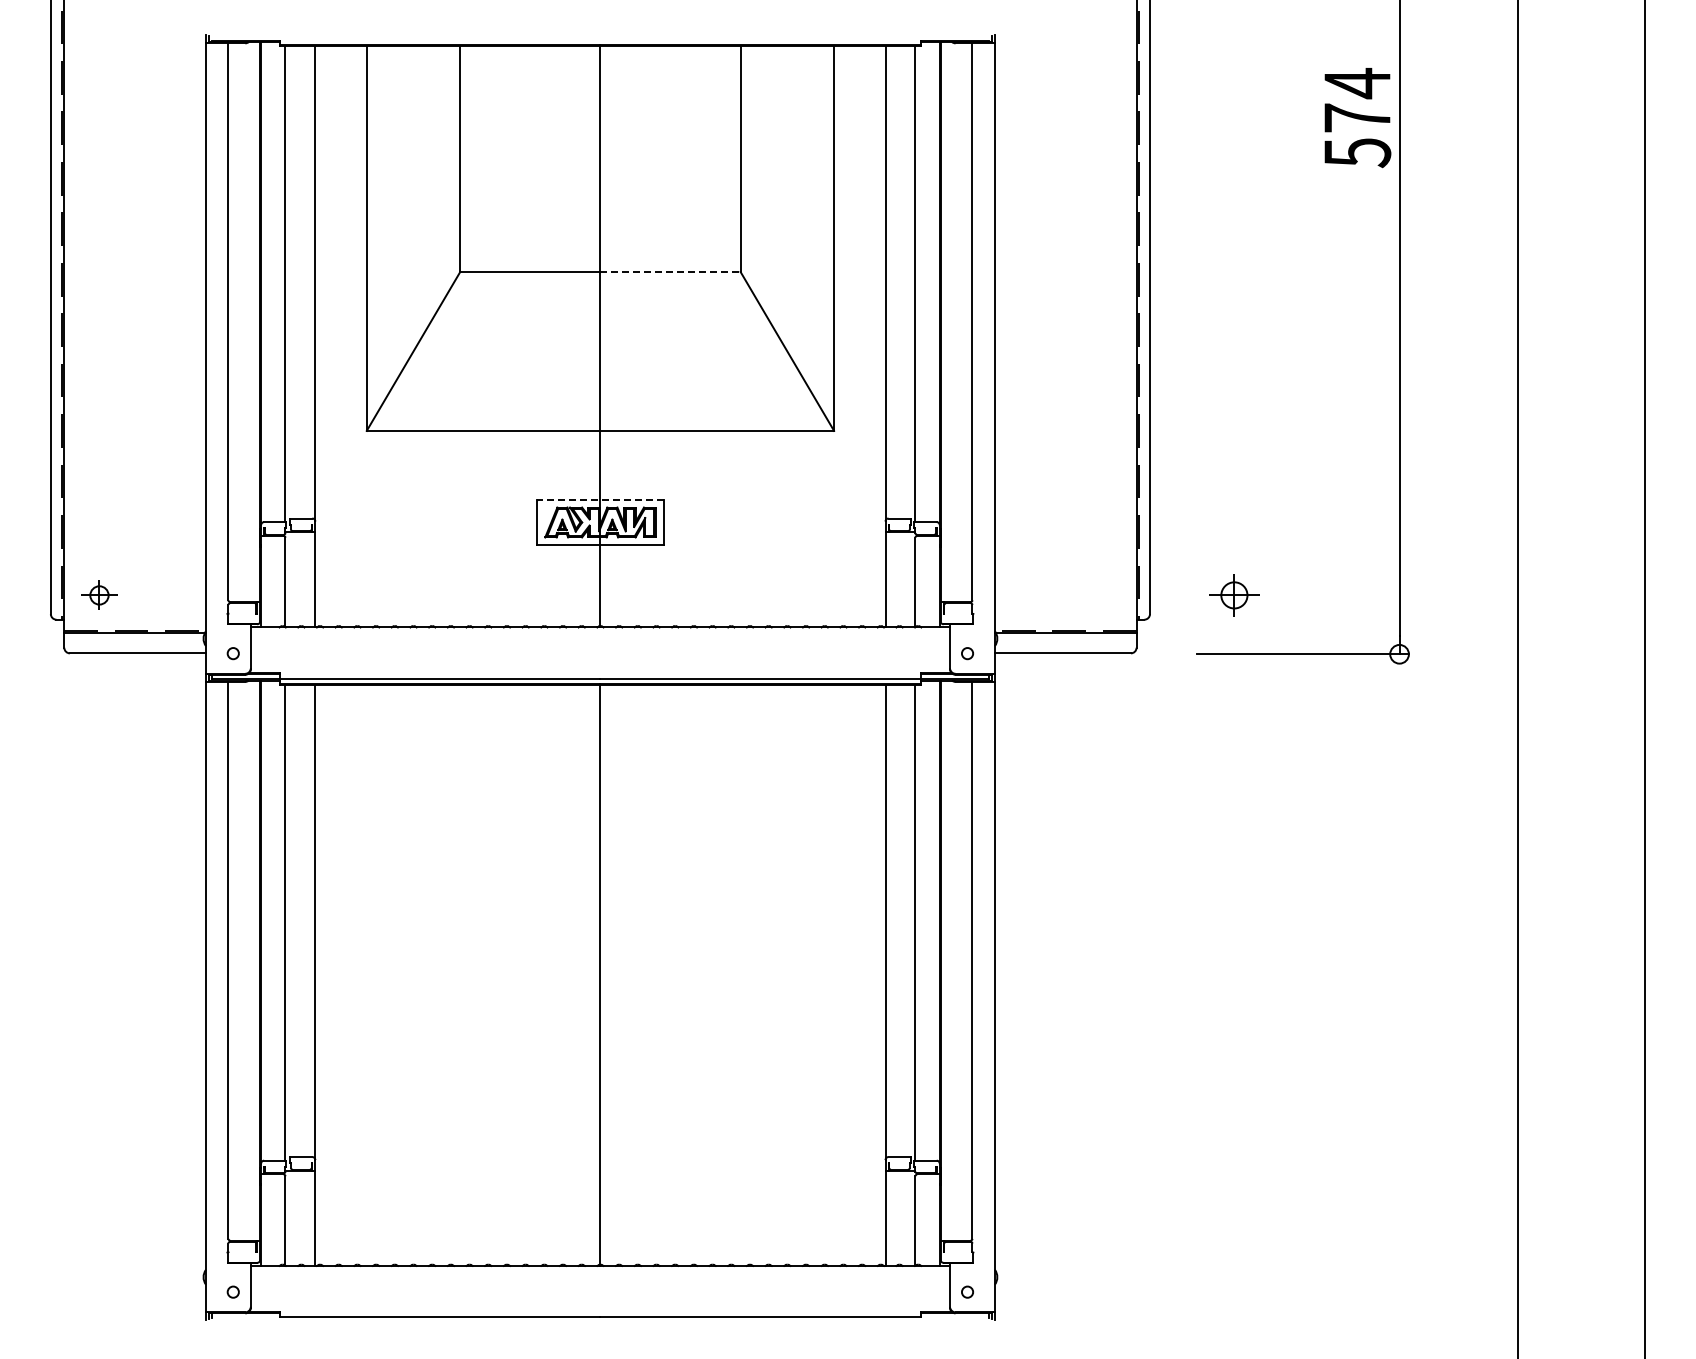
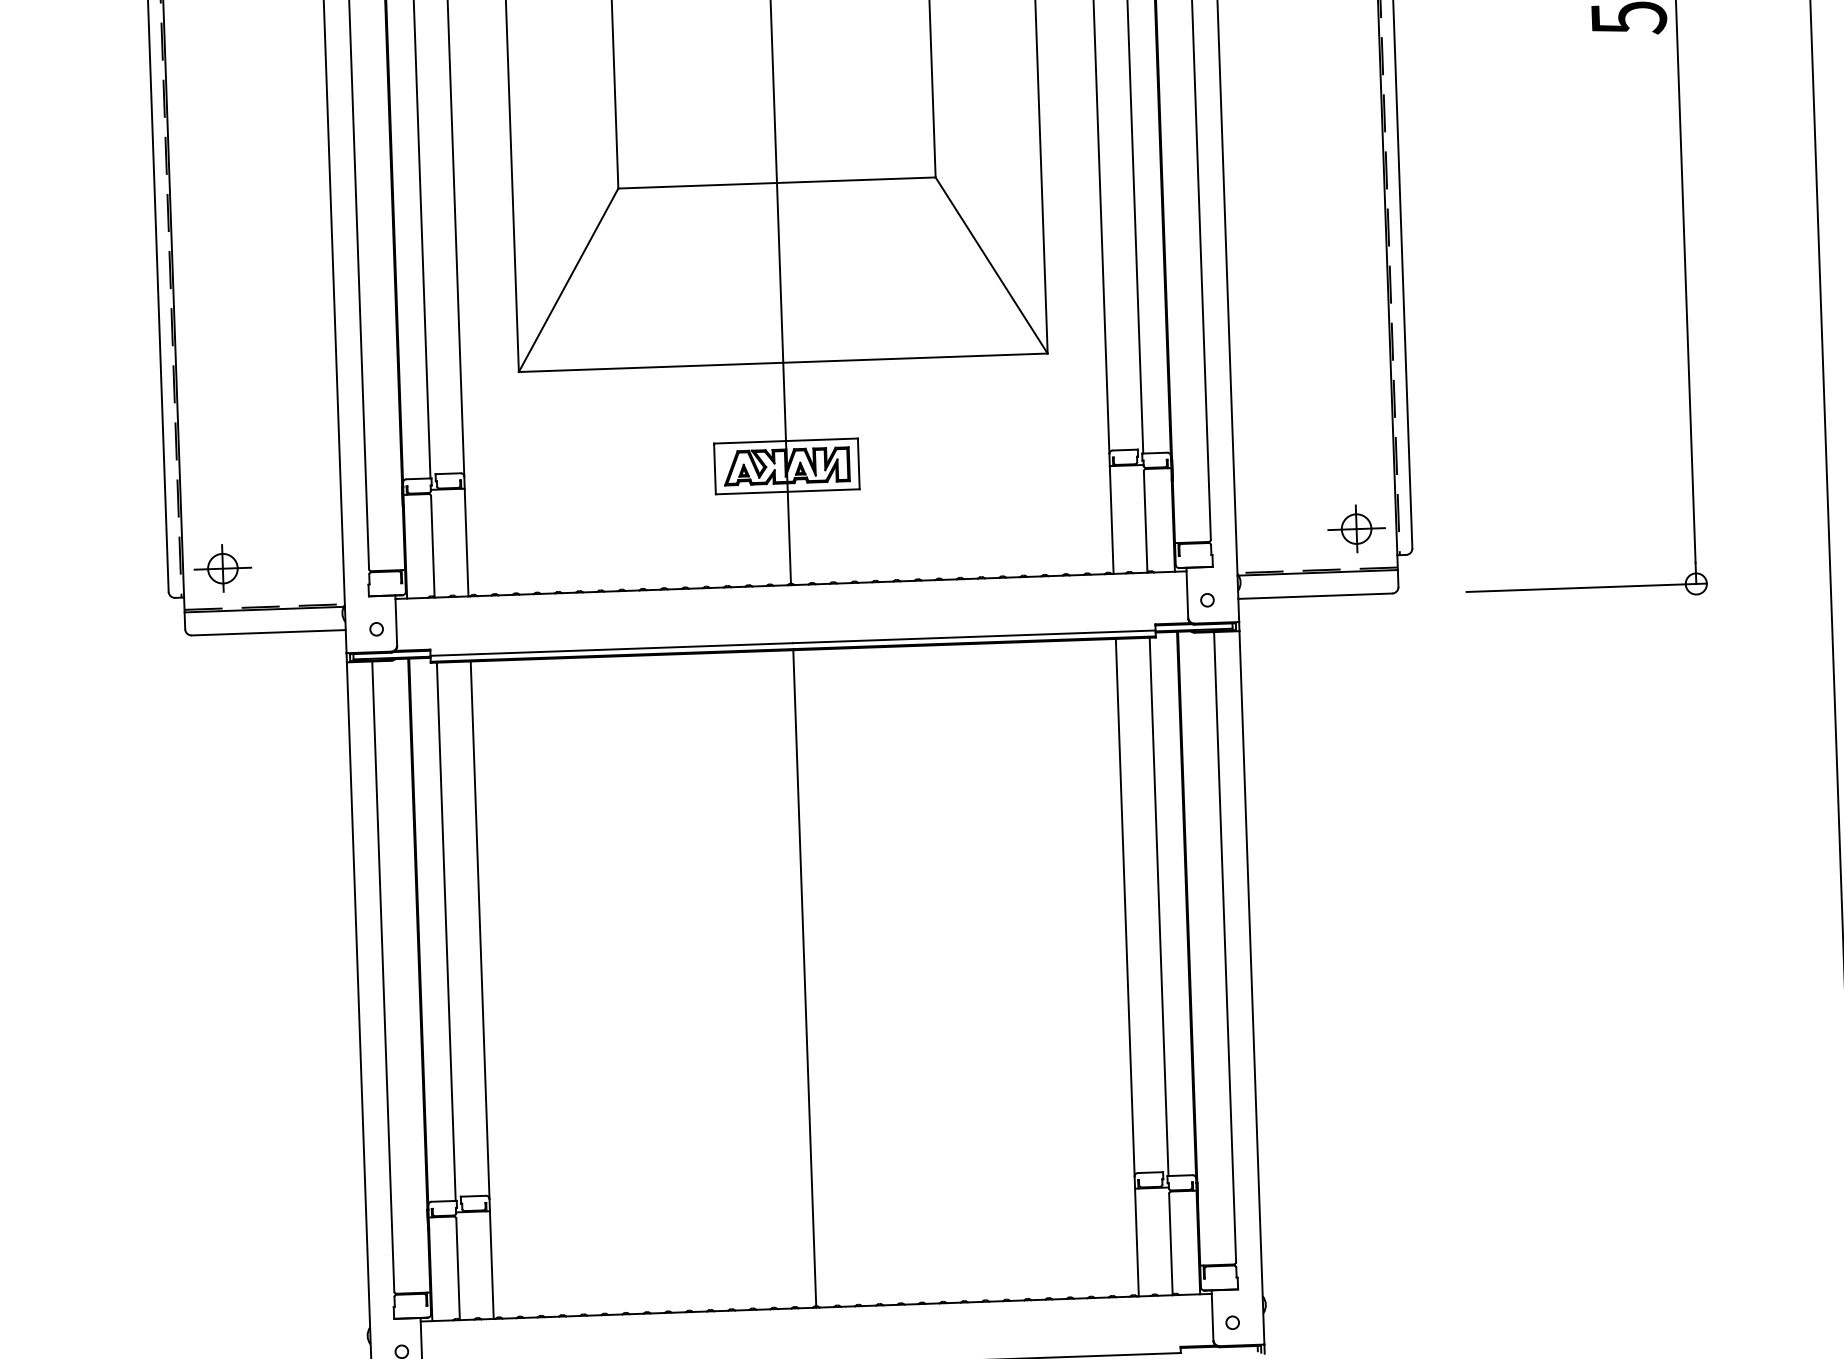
line: (671, 272) -> (857, 180), dashed -> solid
line: (600, 500) -> (786, 441), dashed -> solid
part: (99, 595) -> (222, 568), size x1.43
part: (1234, 595) -> (1356, 529), moved

